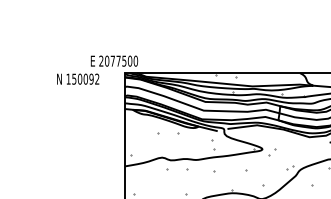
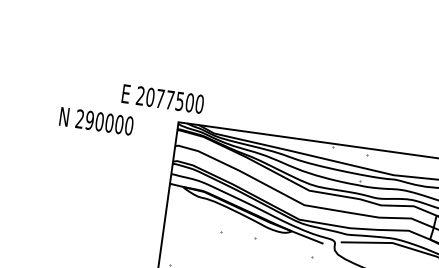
text: (82, 78) -> (104, 121), 150092 -> 290000

